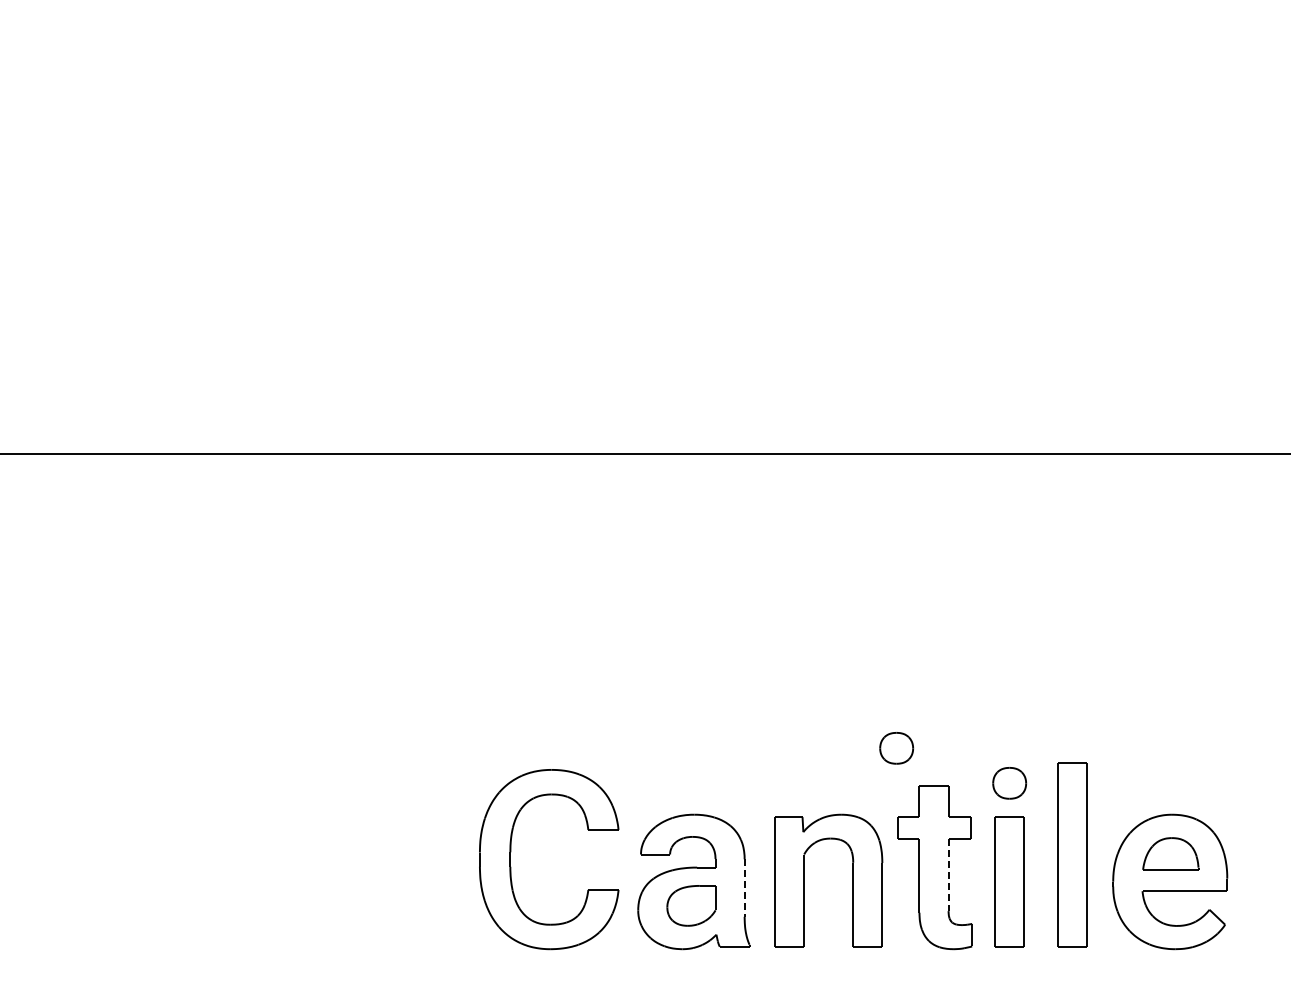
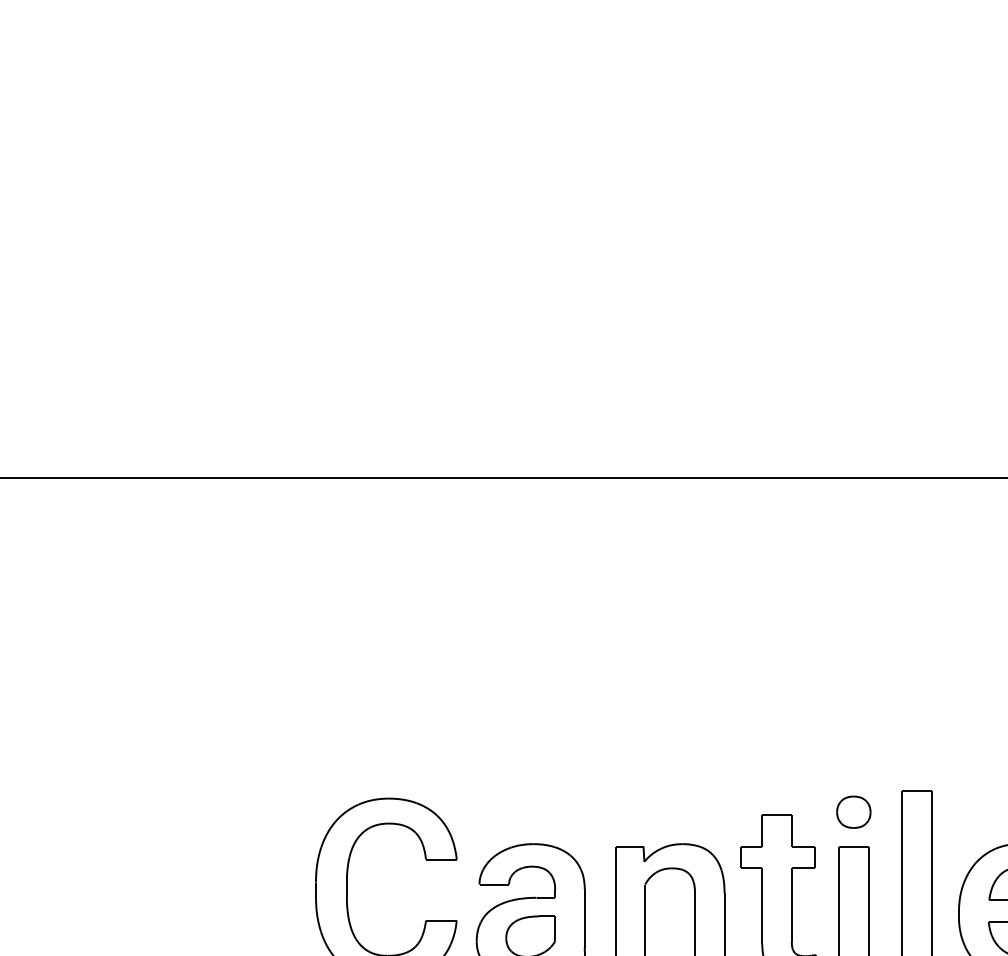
part: (896, 748) -> (738, 776), removed
line: (948, 875) -> (791, 905), dashed -> solid
line: (744, 888) -> (584, 919), dashed -> solid

